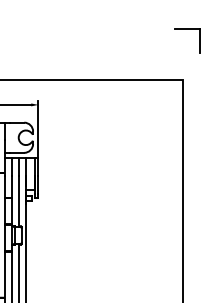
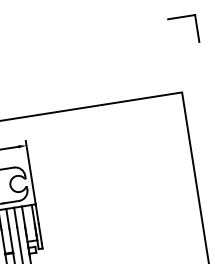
part: (187, 29) -> (181, 17), moved

